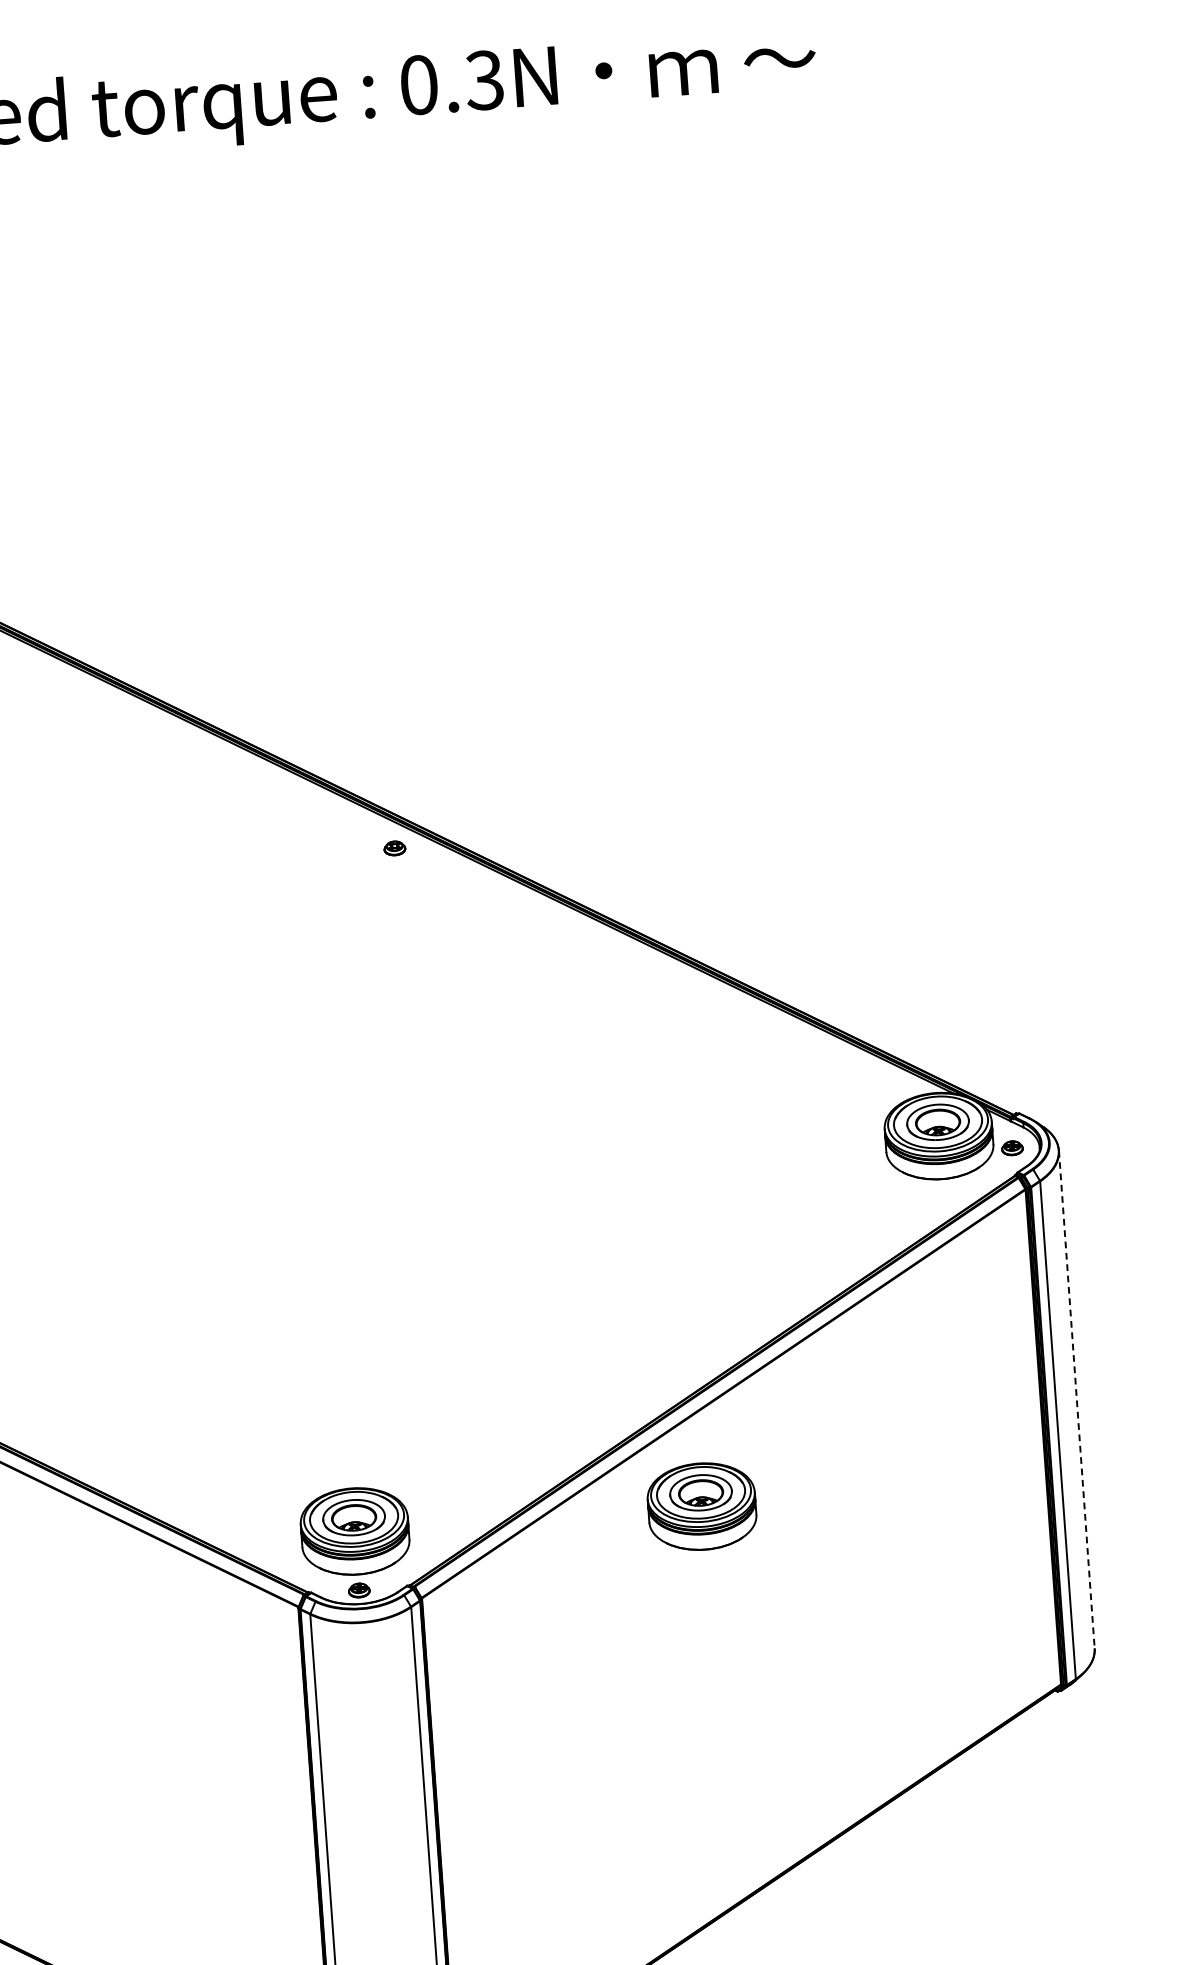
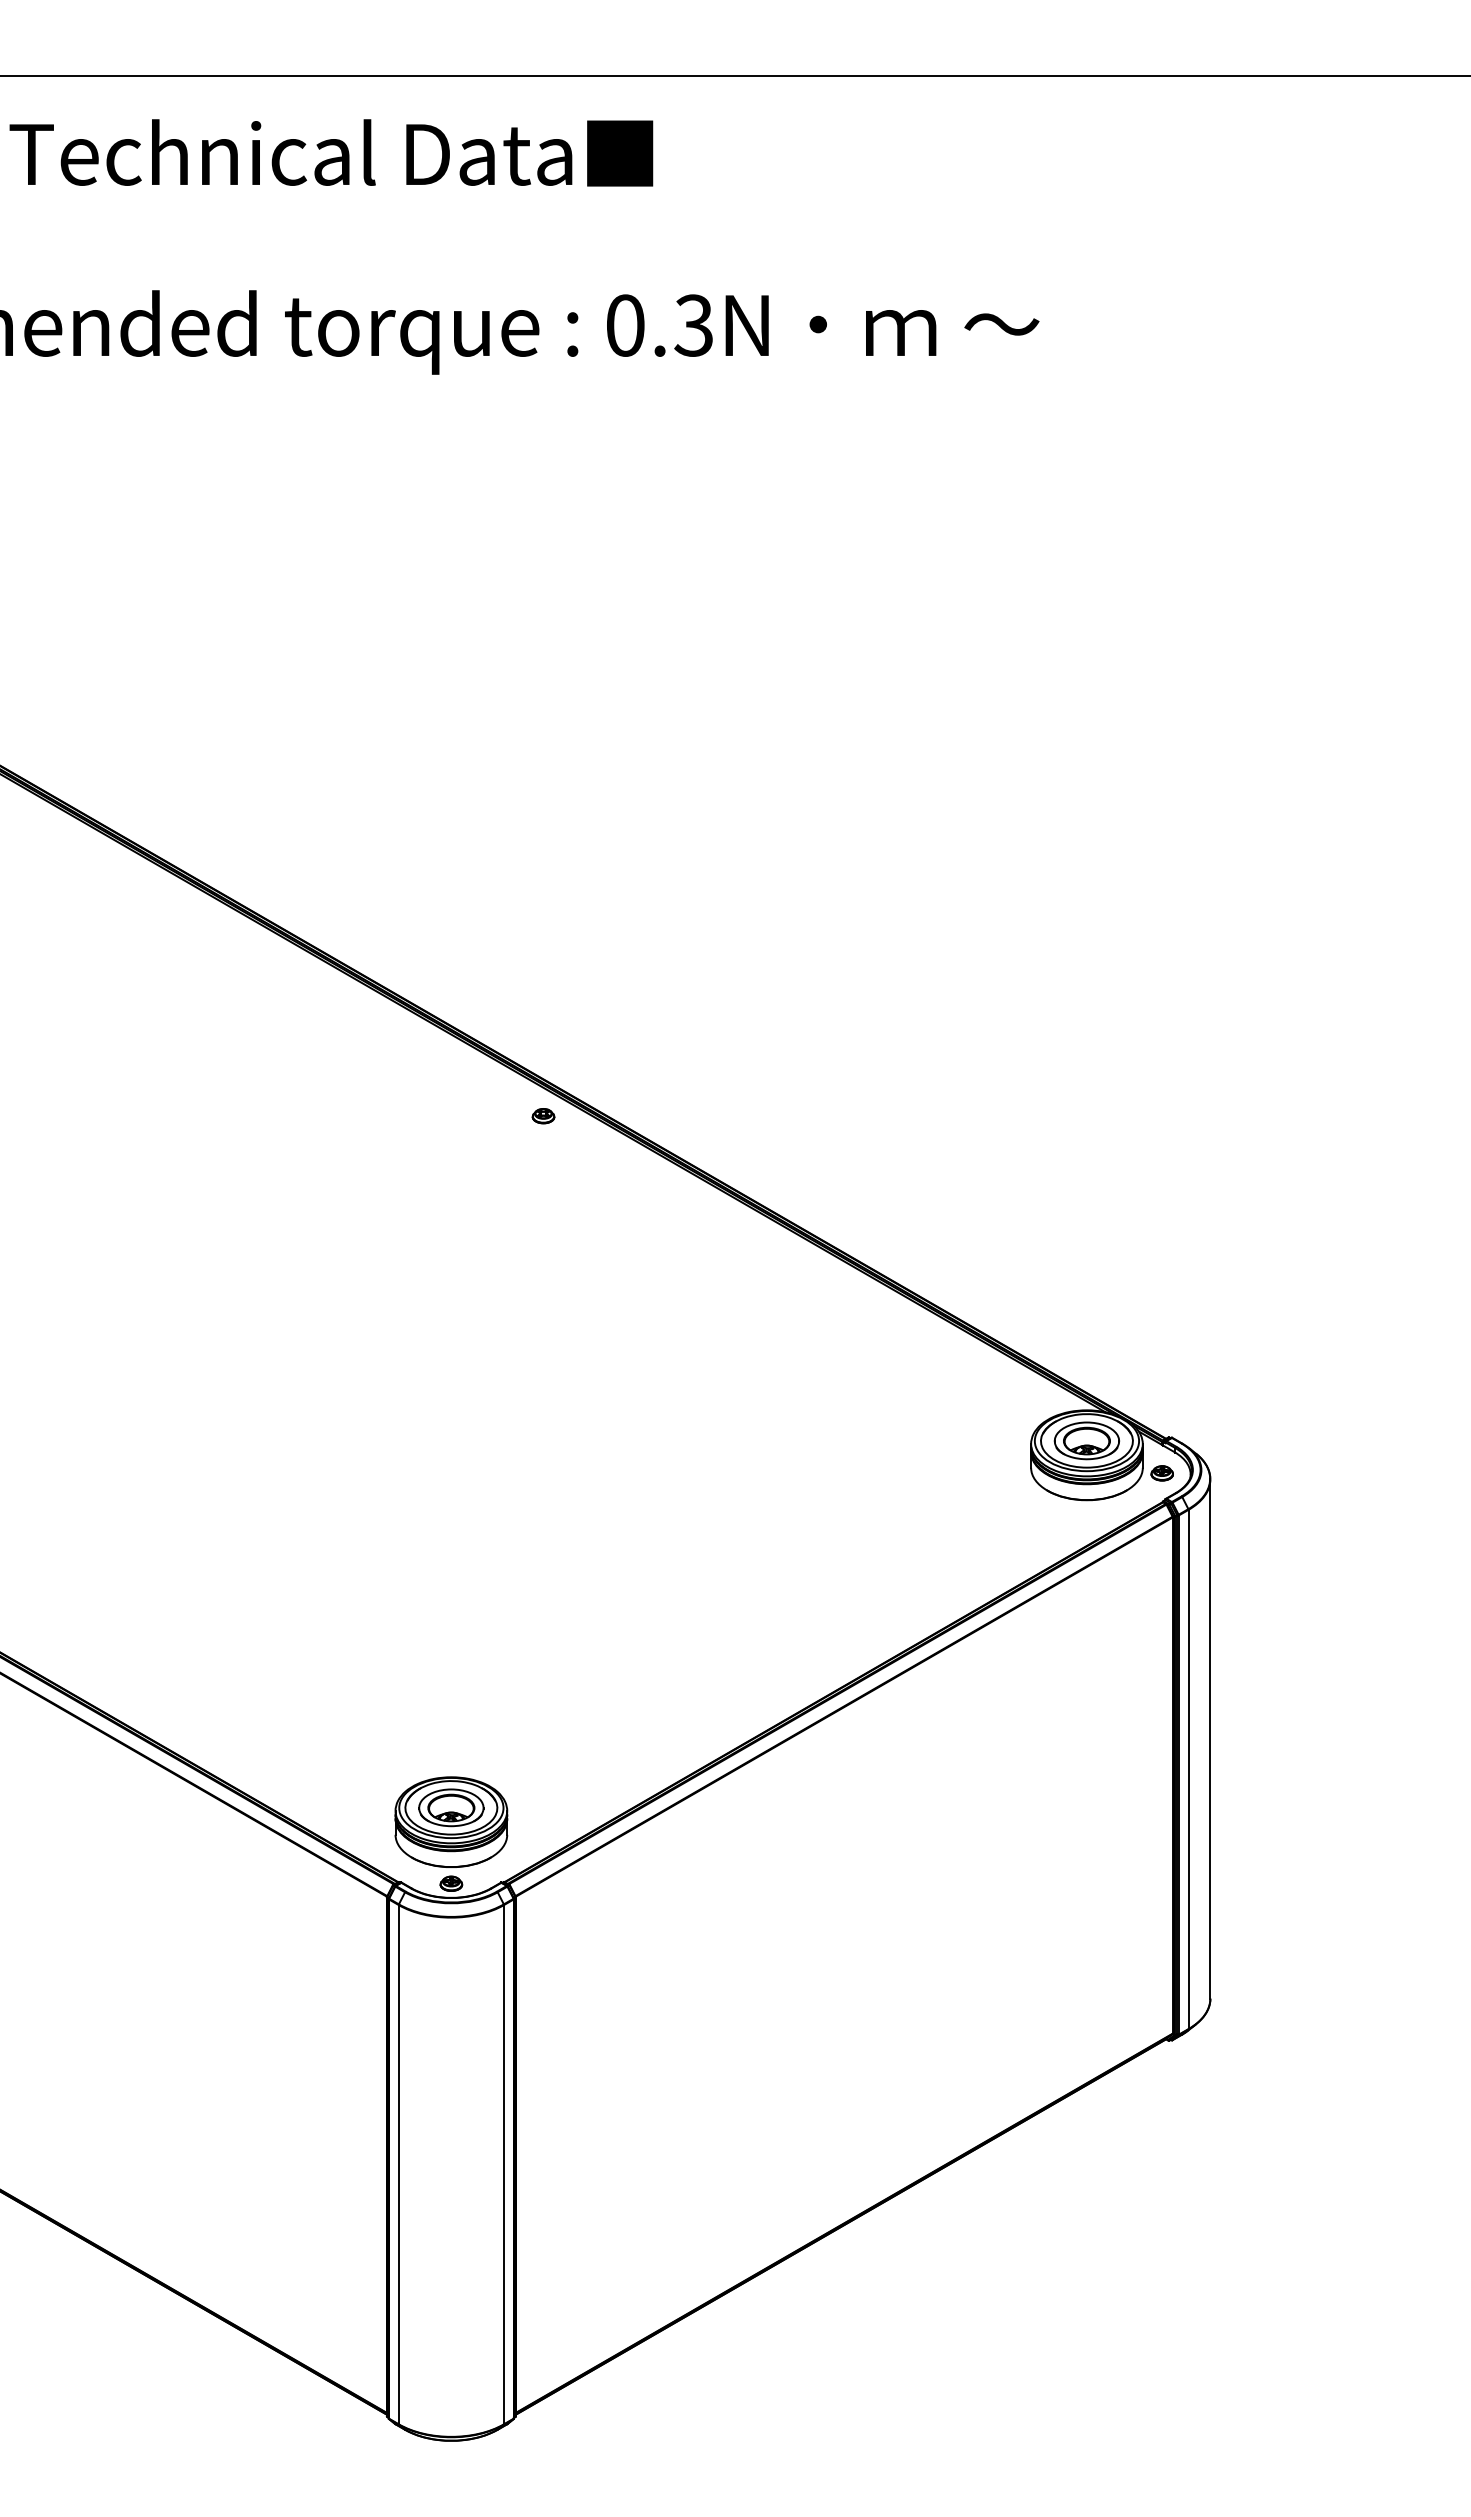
line: (1076, 1400) -> (1210, 1739), dashed -> solid
part: (702, 1505) -> (813, 1821), removed

